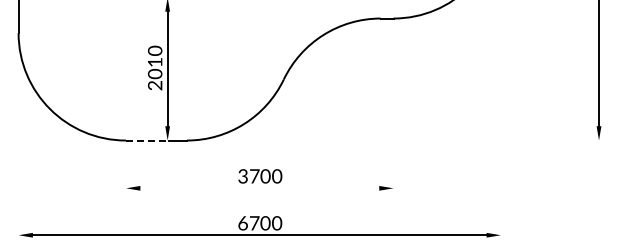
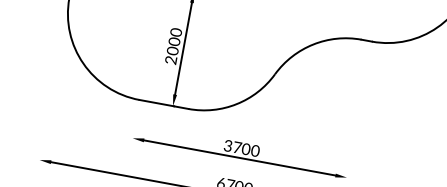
text: (154, 62) -> (173, 41), 2010 -> 2000
line: (147, 140) -> (156, 103), dashed -> solid
line: (259, 188) -> (239, 158), added

